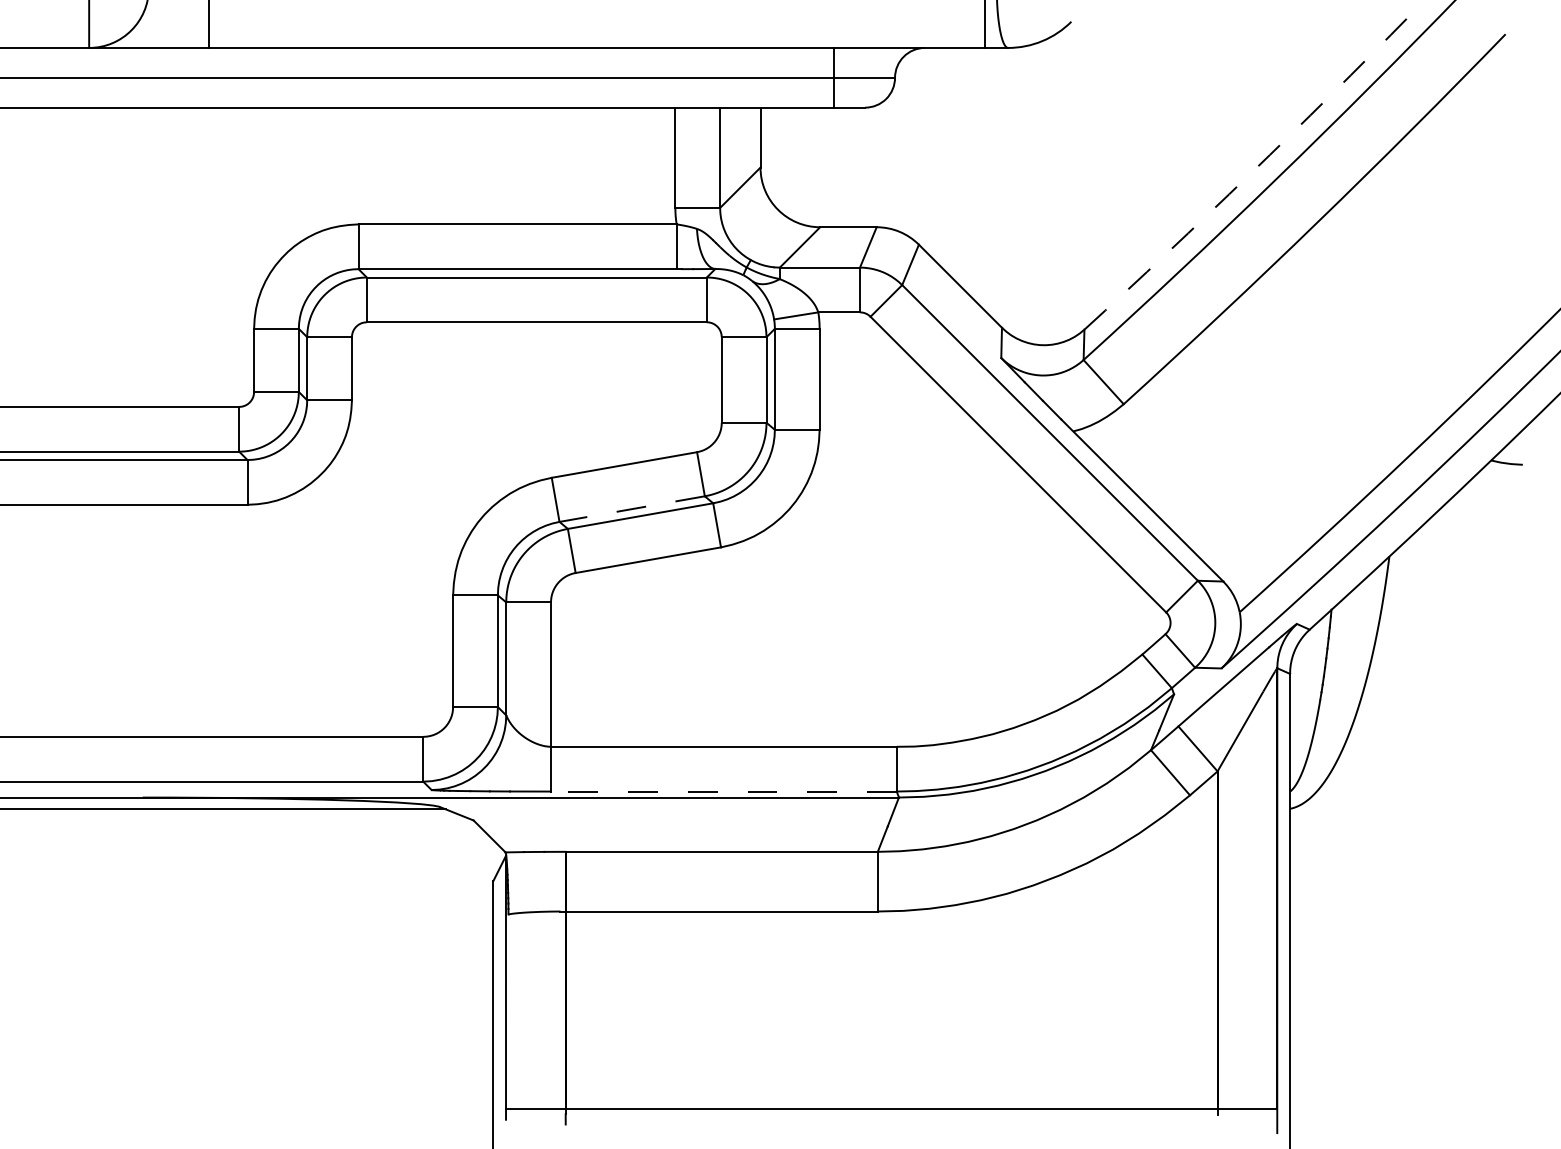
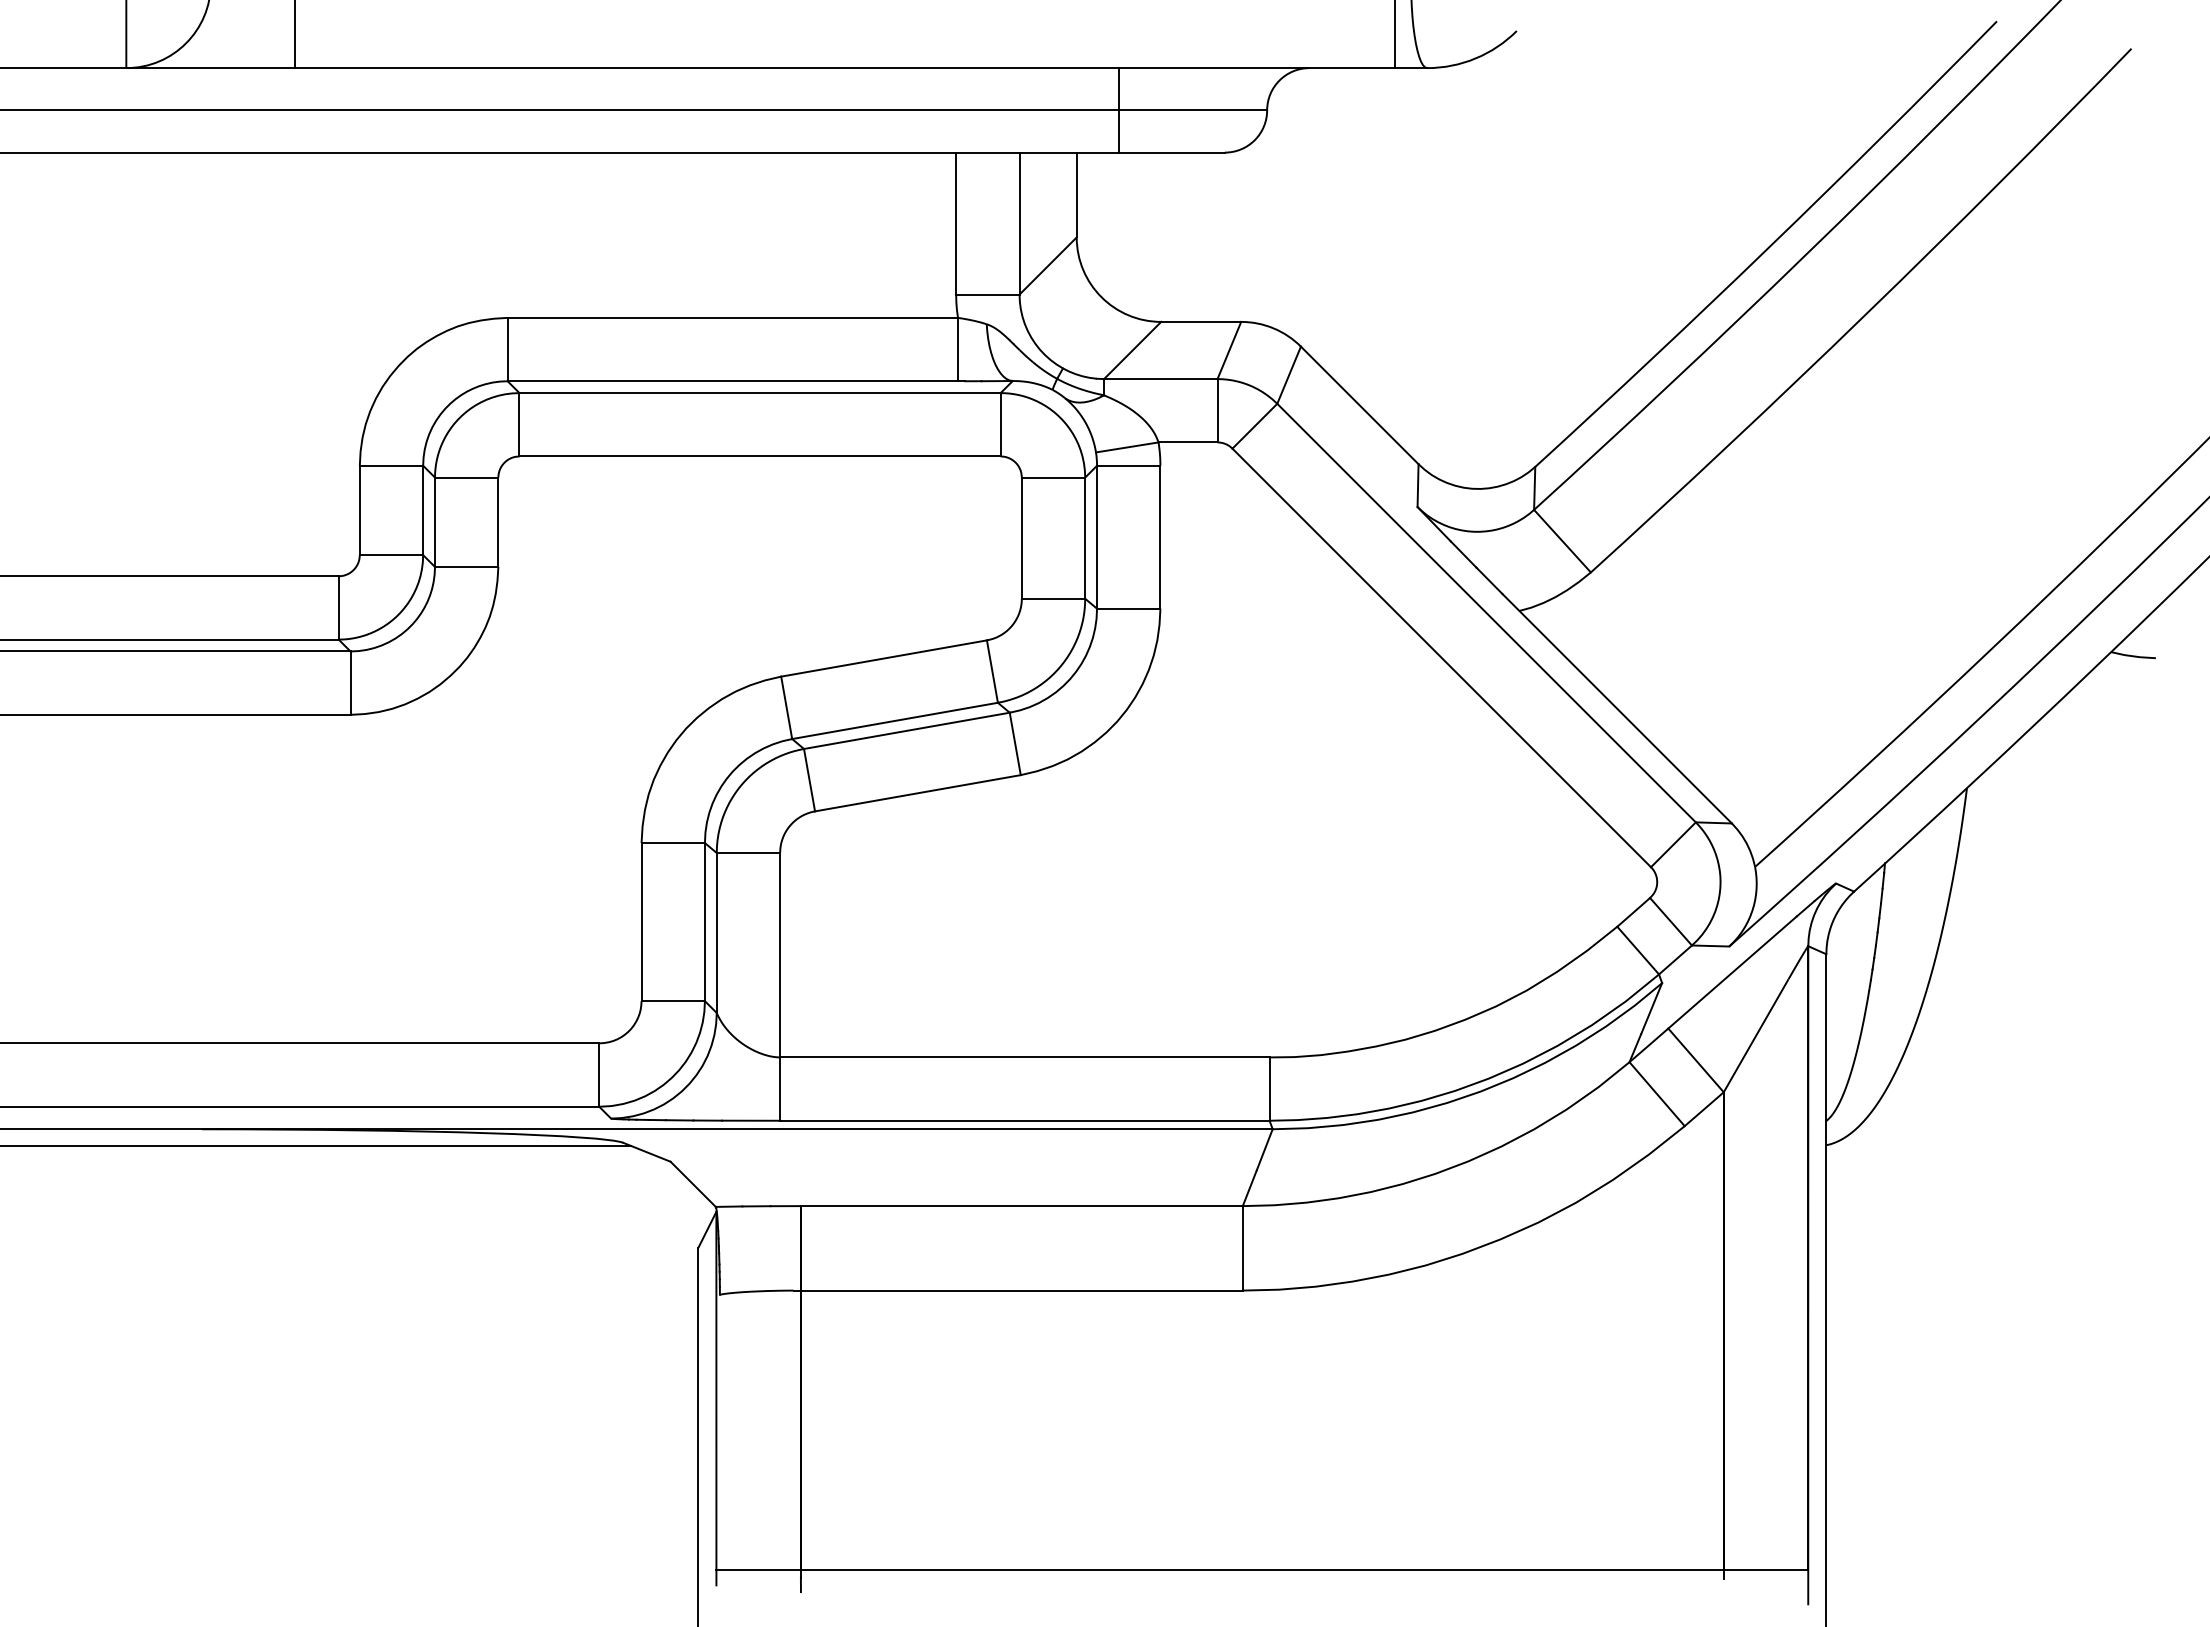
line: (834, 77) -> (1119, 110), moved
arc: (1249, 174) -> (1769, 247), dashed -> solid
line: (631, 509) -> (894, 721), dashed -> solid
line: (723, 791) -> (1024, 1120), dashed -> solid

